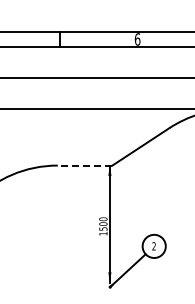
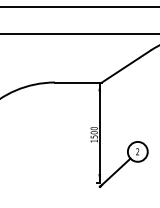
line: (84, 165) -> (78, 82), dashed -> solid

